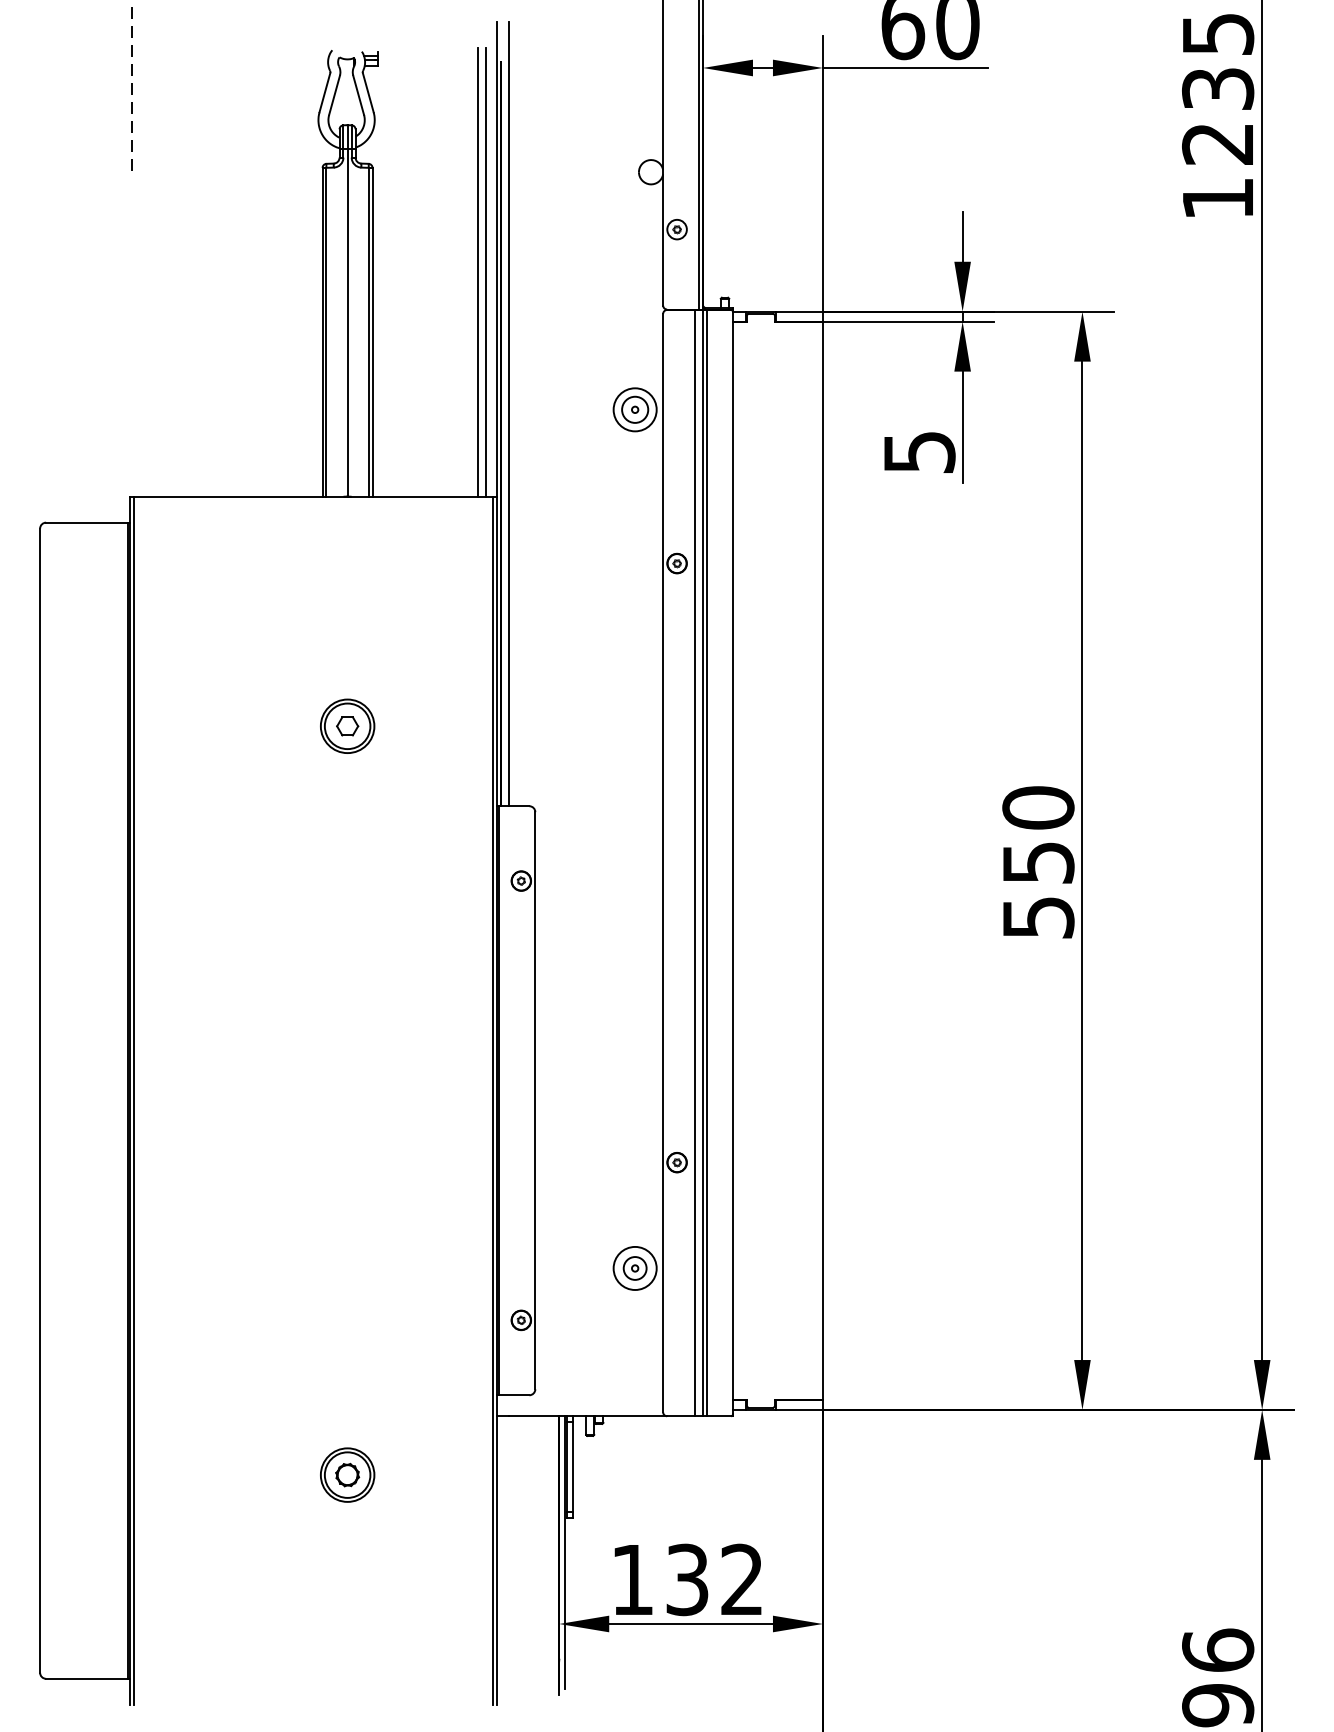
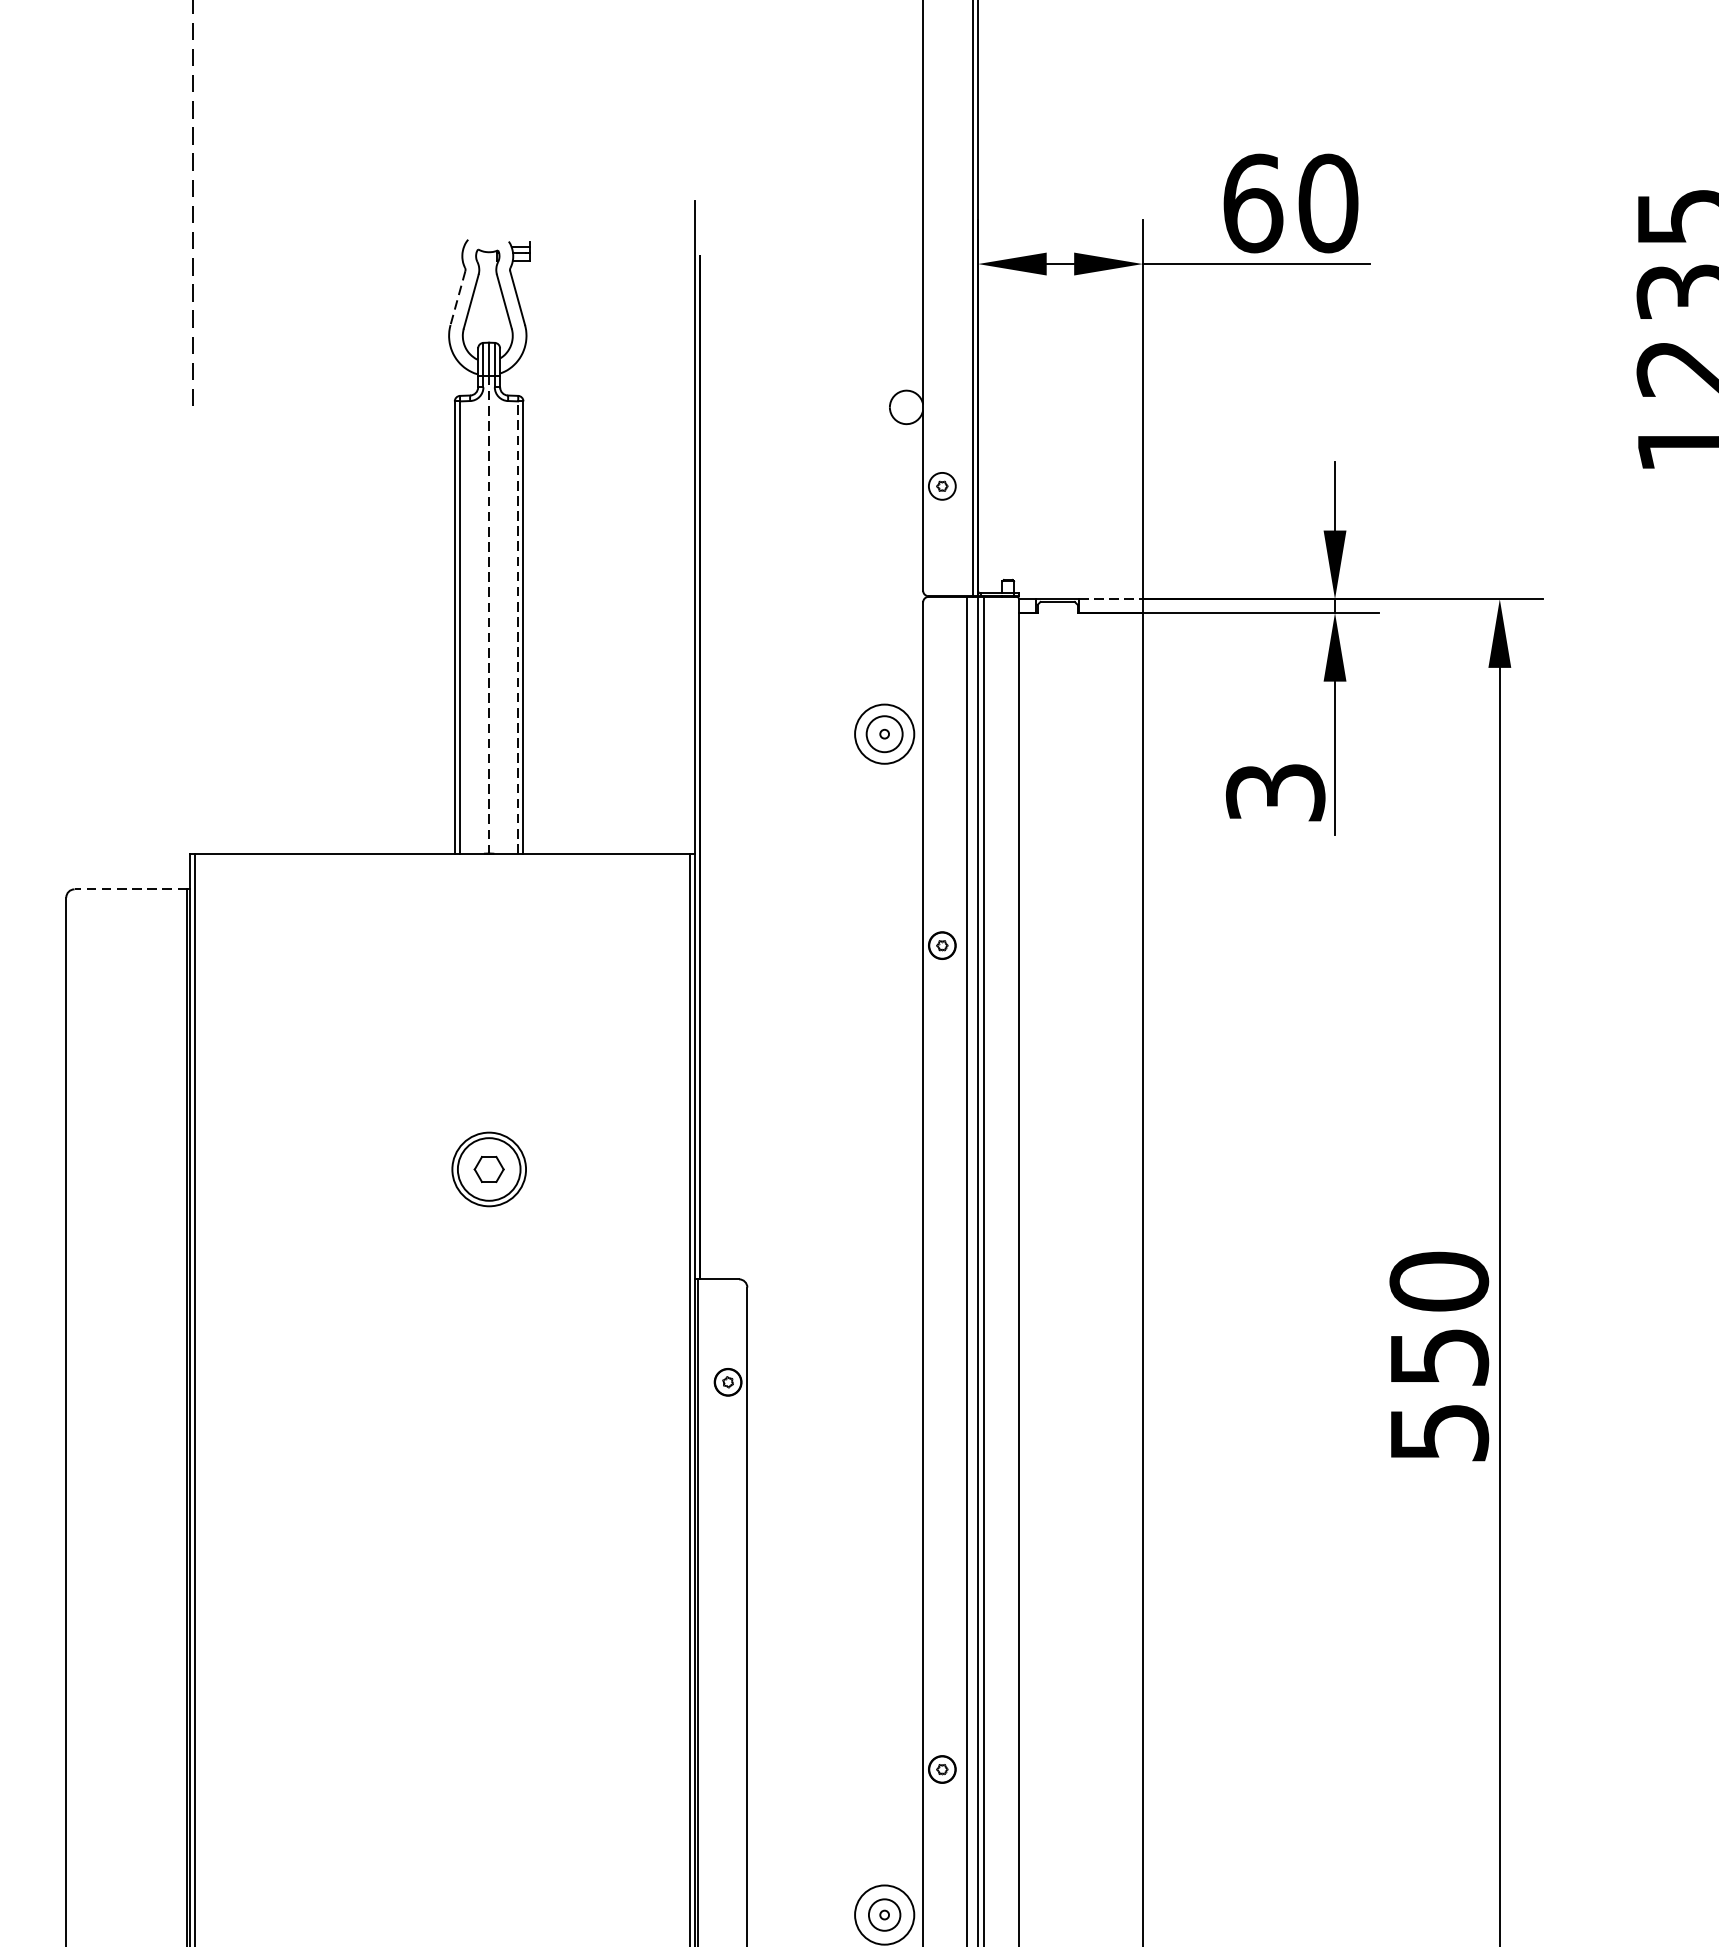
line: (324, 93) -> (457, 299), solid -> dashed
line: (477, 271) -> (667, 543), removed
line: (486, 271) -> (680, 543), removed
line: (800, 311) -> (1112, 598), solid -> dashed
line: (347, 322) -> (489, 614), solid -> dashed
line: (368, 331) -> (517, 626), solid -> dashed
line: (509, 414) -> (711, 740), removed
text: (919, 451) -> (1275, 791), 5 -> 3
line: (87, 522) -> (131, 889), solid -> dashed

